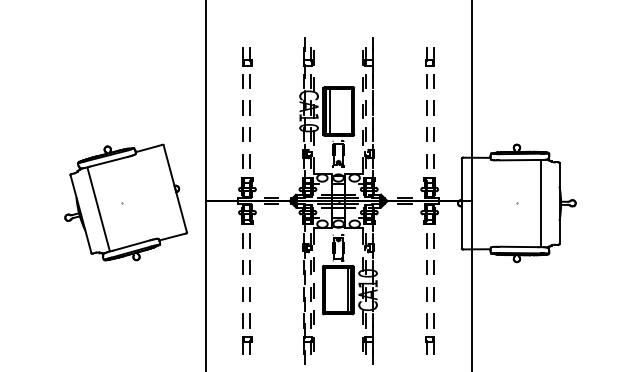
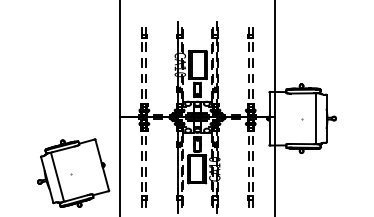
part: (126, 201) -> (73, 172), moved

